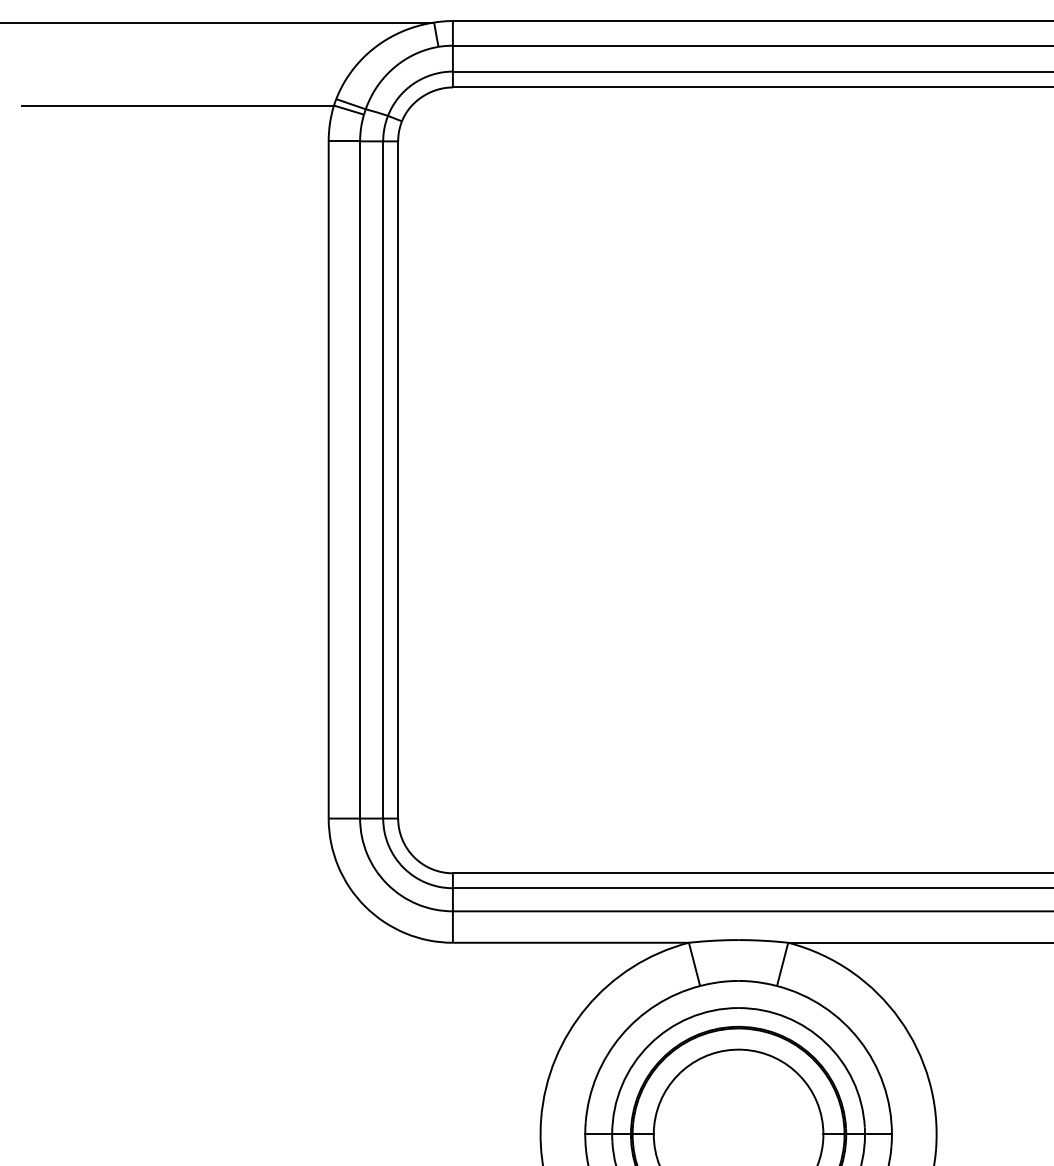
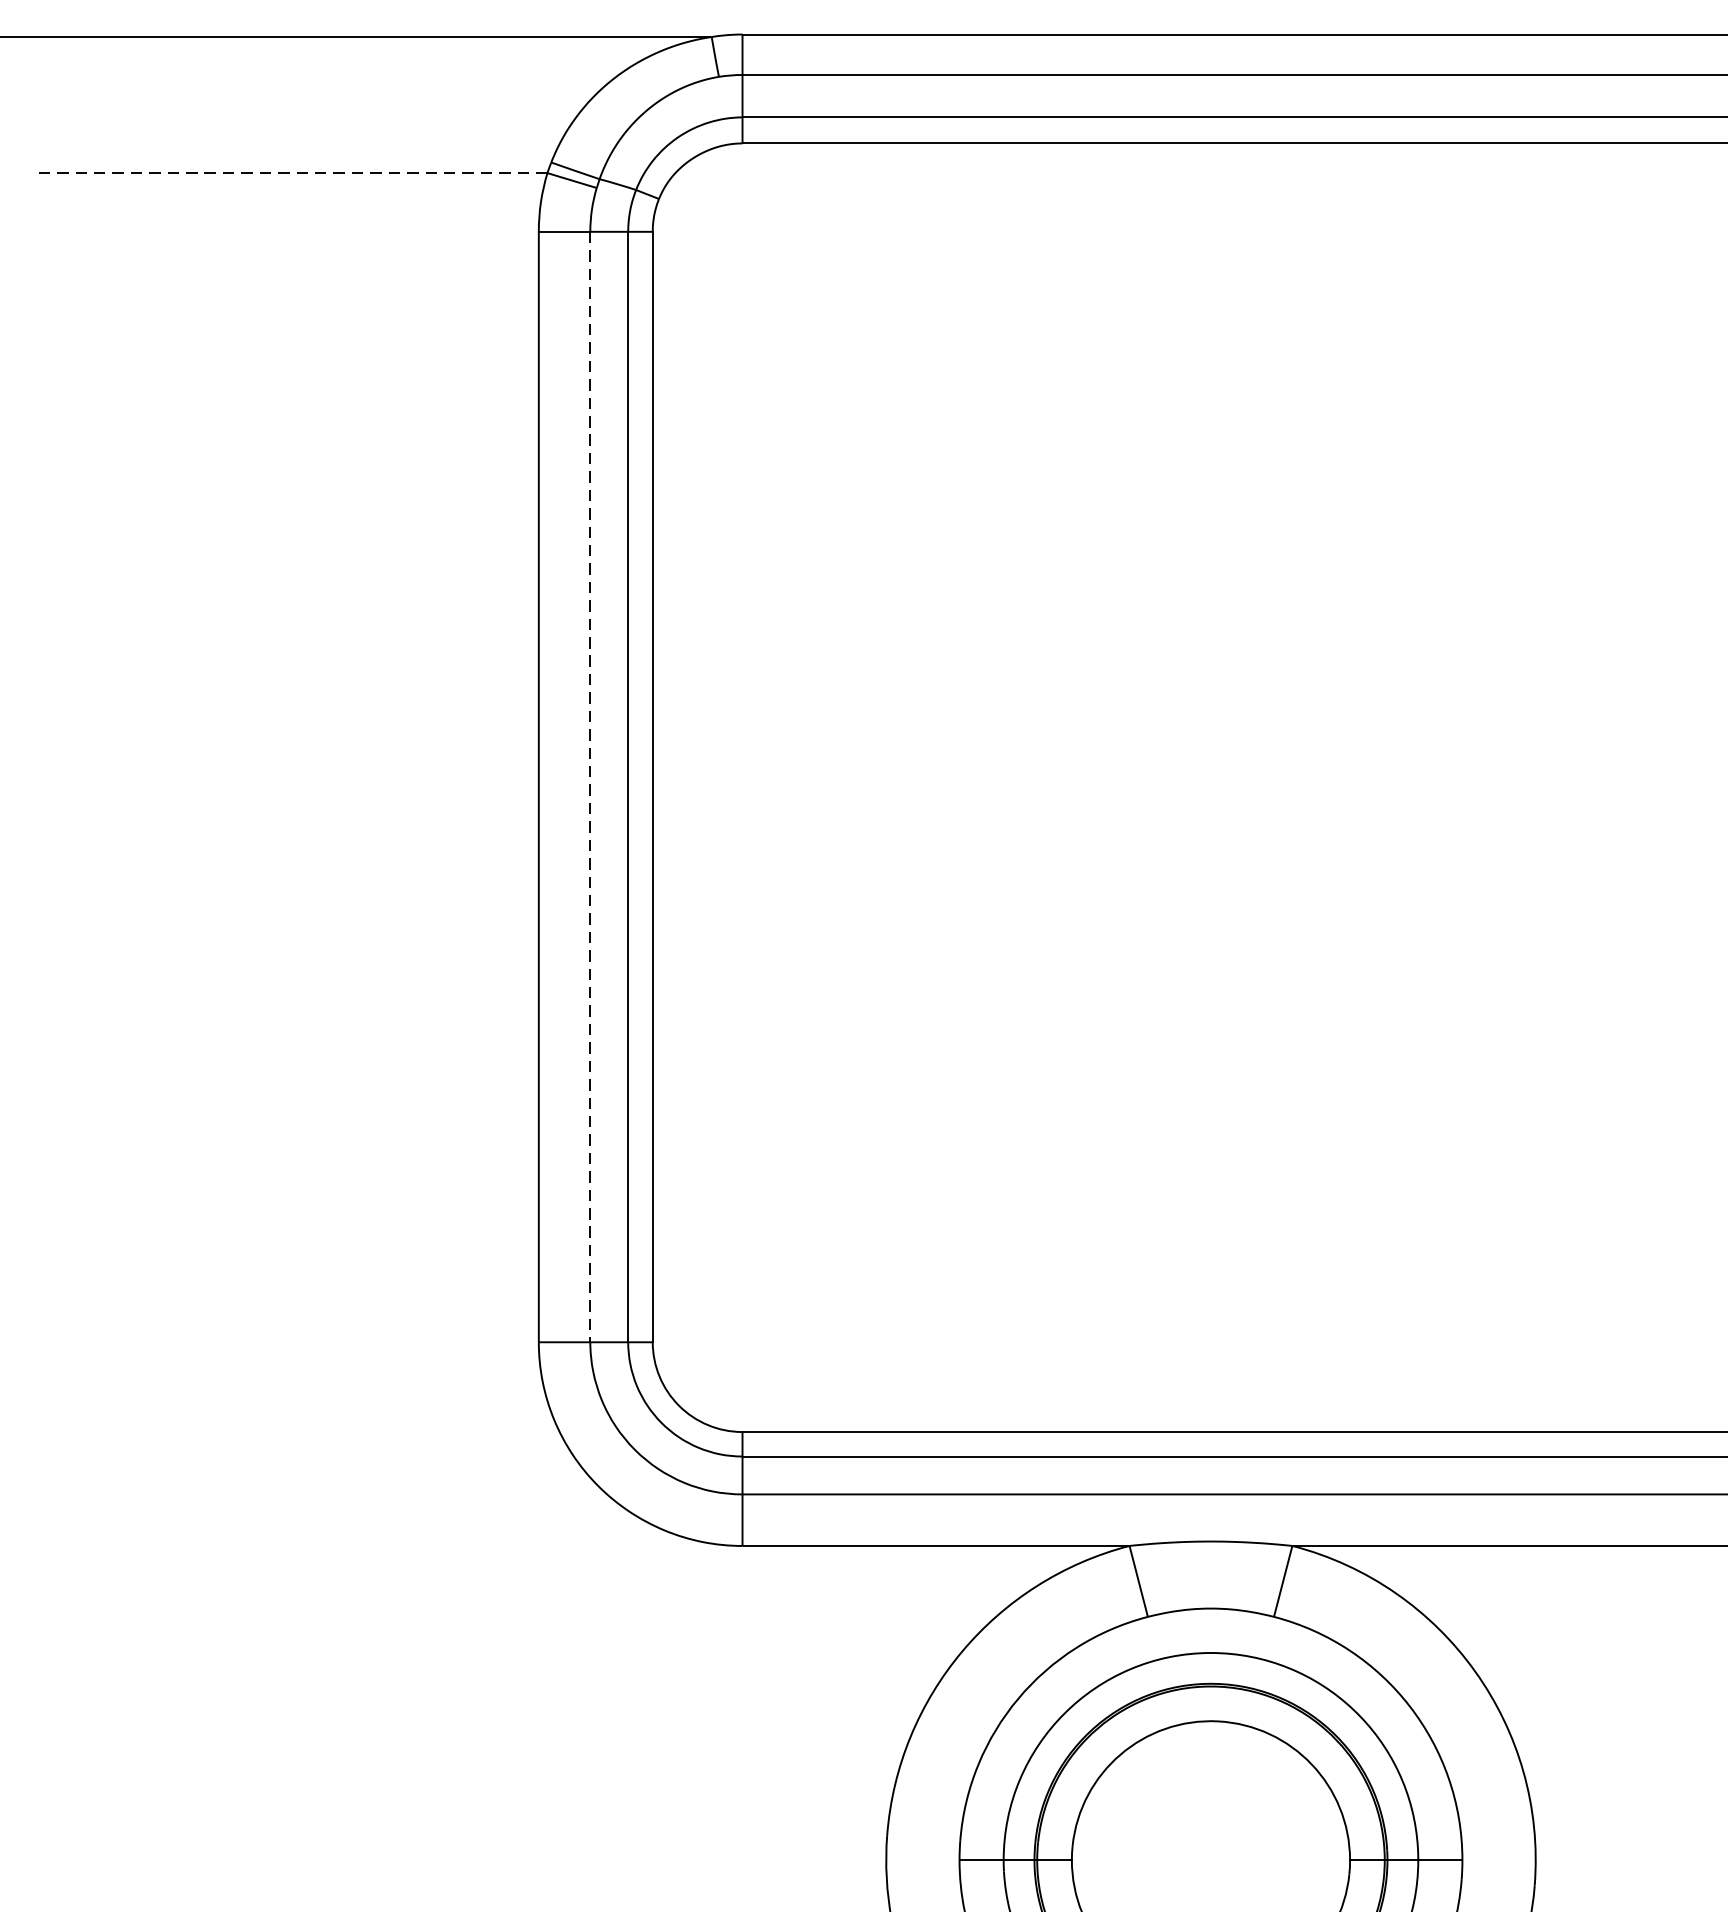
line: (177, 105) -> (290, 172), solid -> dashed
line: (360, 479) -> (590, 786), solid -> dashed

